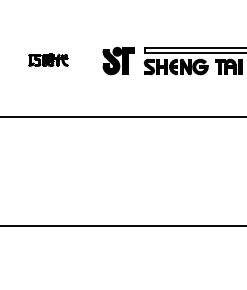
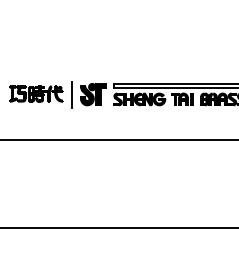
part: (48, 59) -> (36, 93), size x1.67
line: (93, 62) -> (72, 95), added

